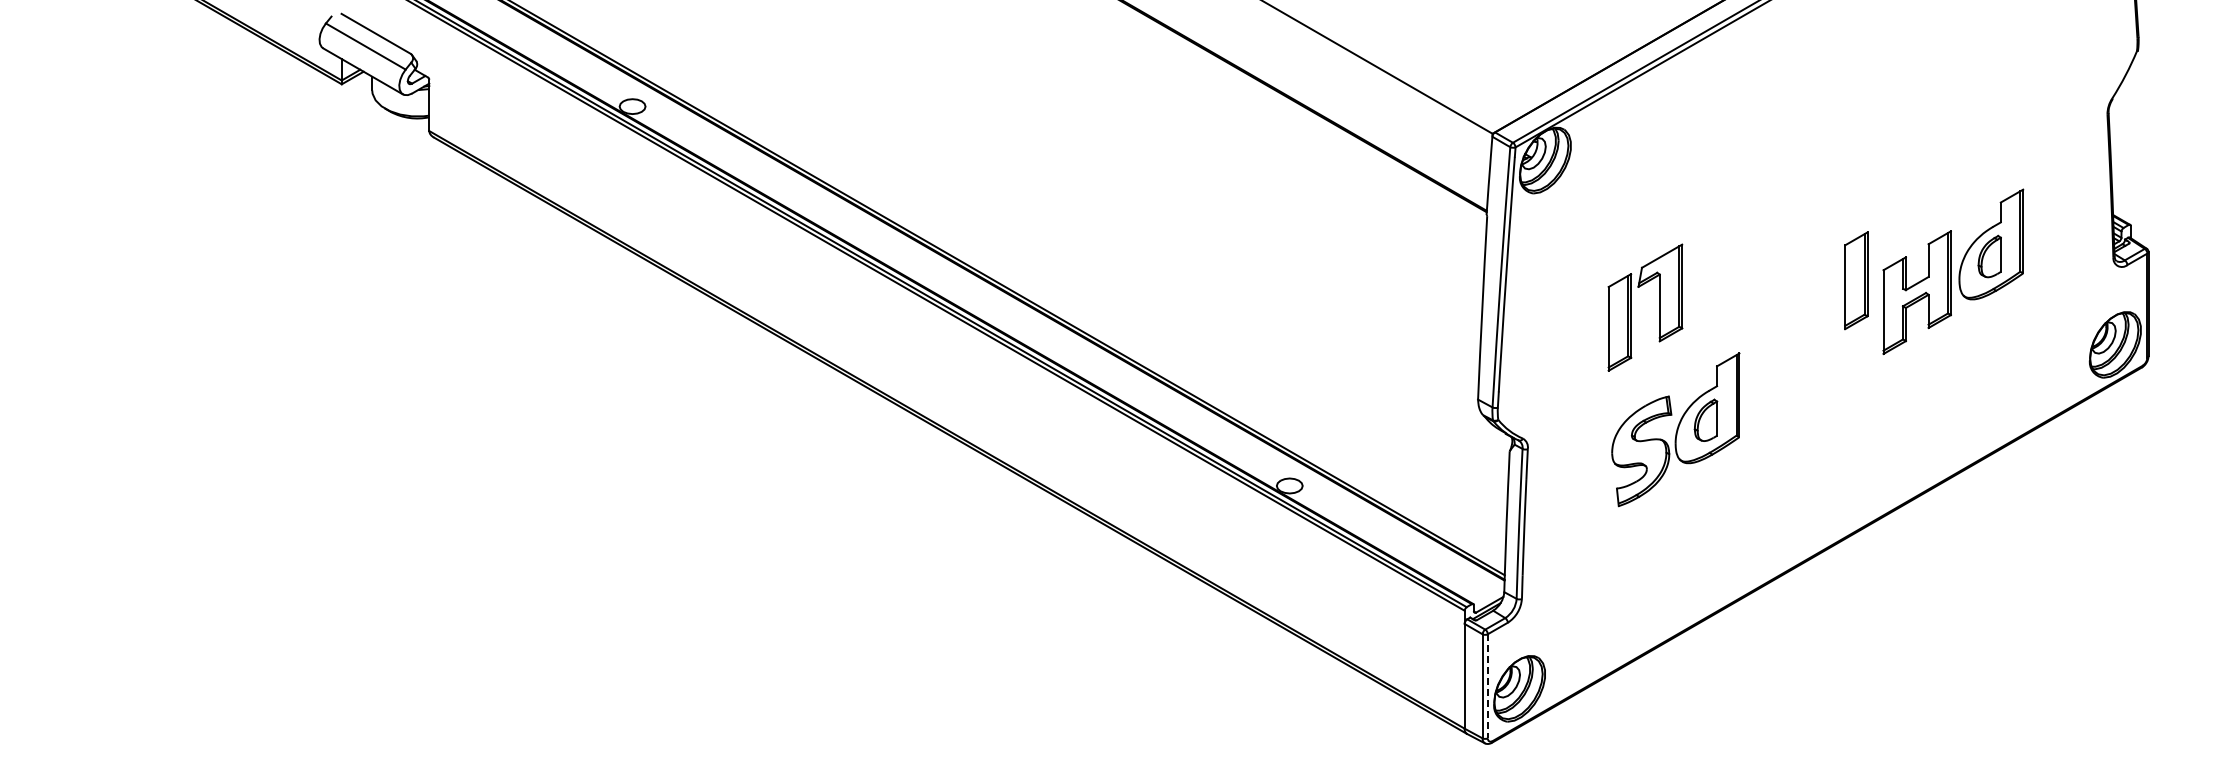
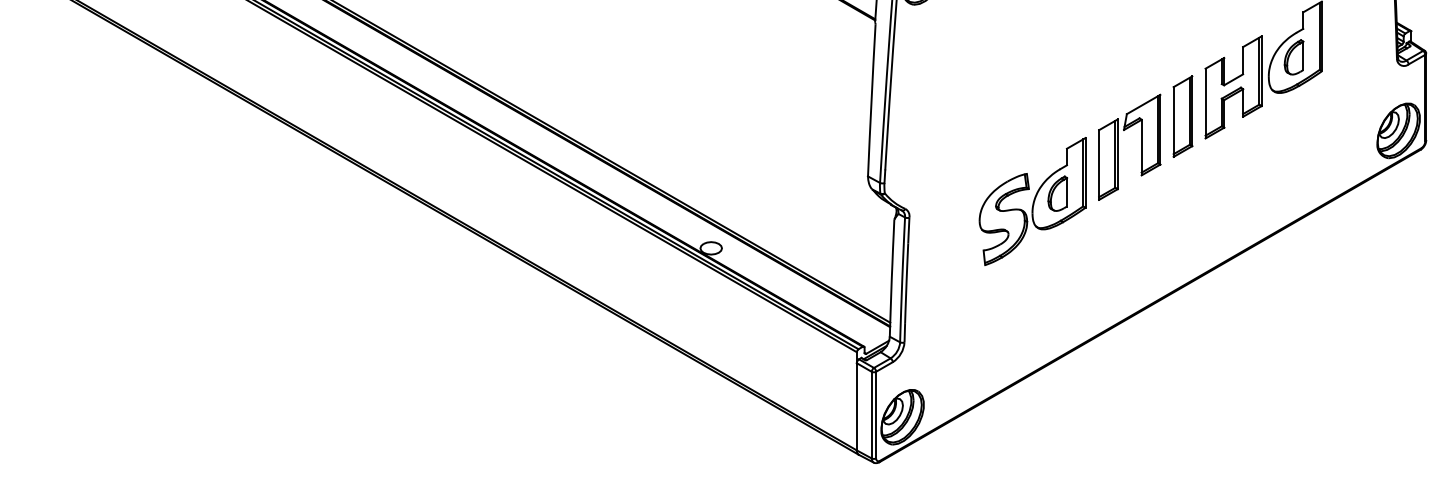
part: (1856, 280) -> (1183, 116), moved
part: (1631, 307) -> (1118, 147), moved
line: (1487, 686) -> (875, 415), dashed -> solid

